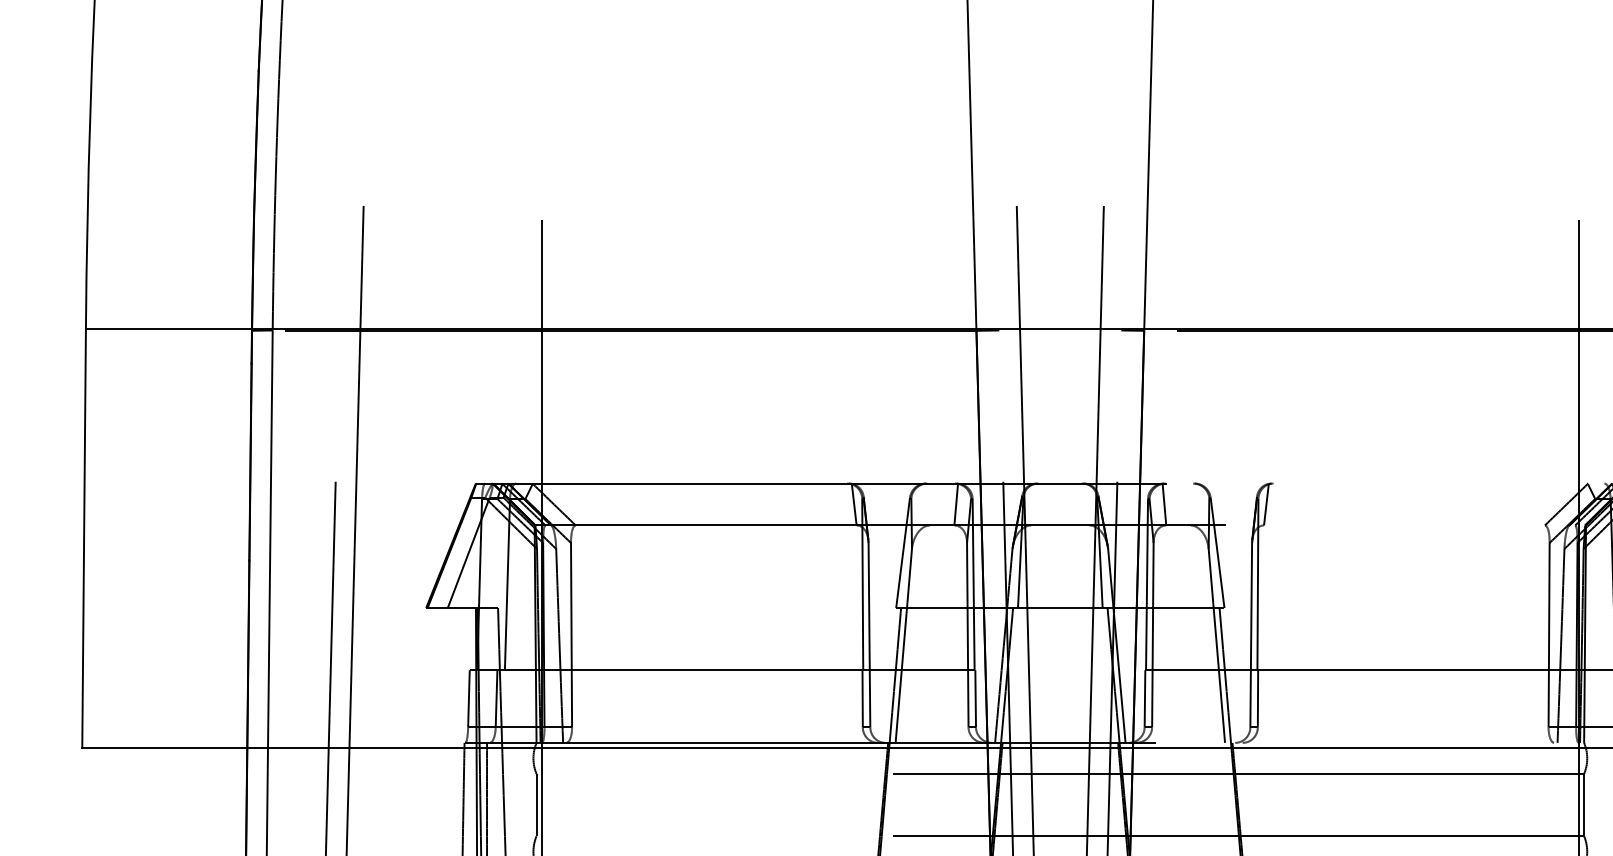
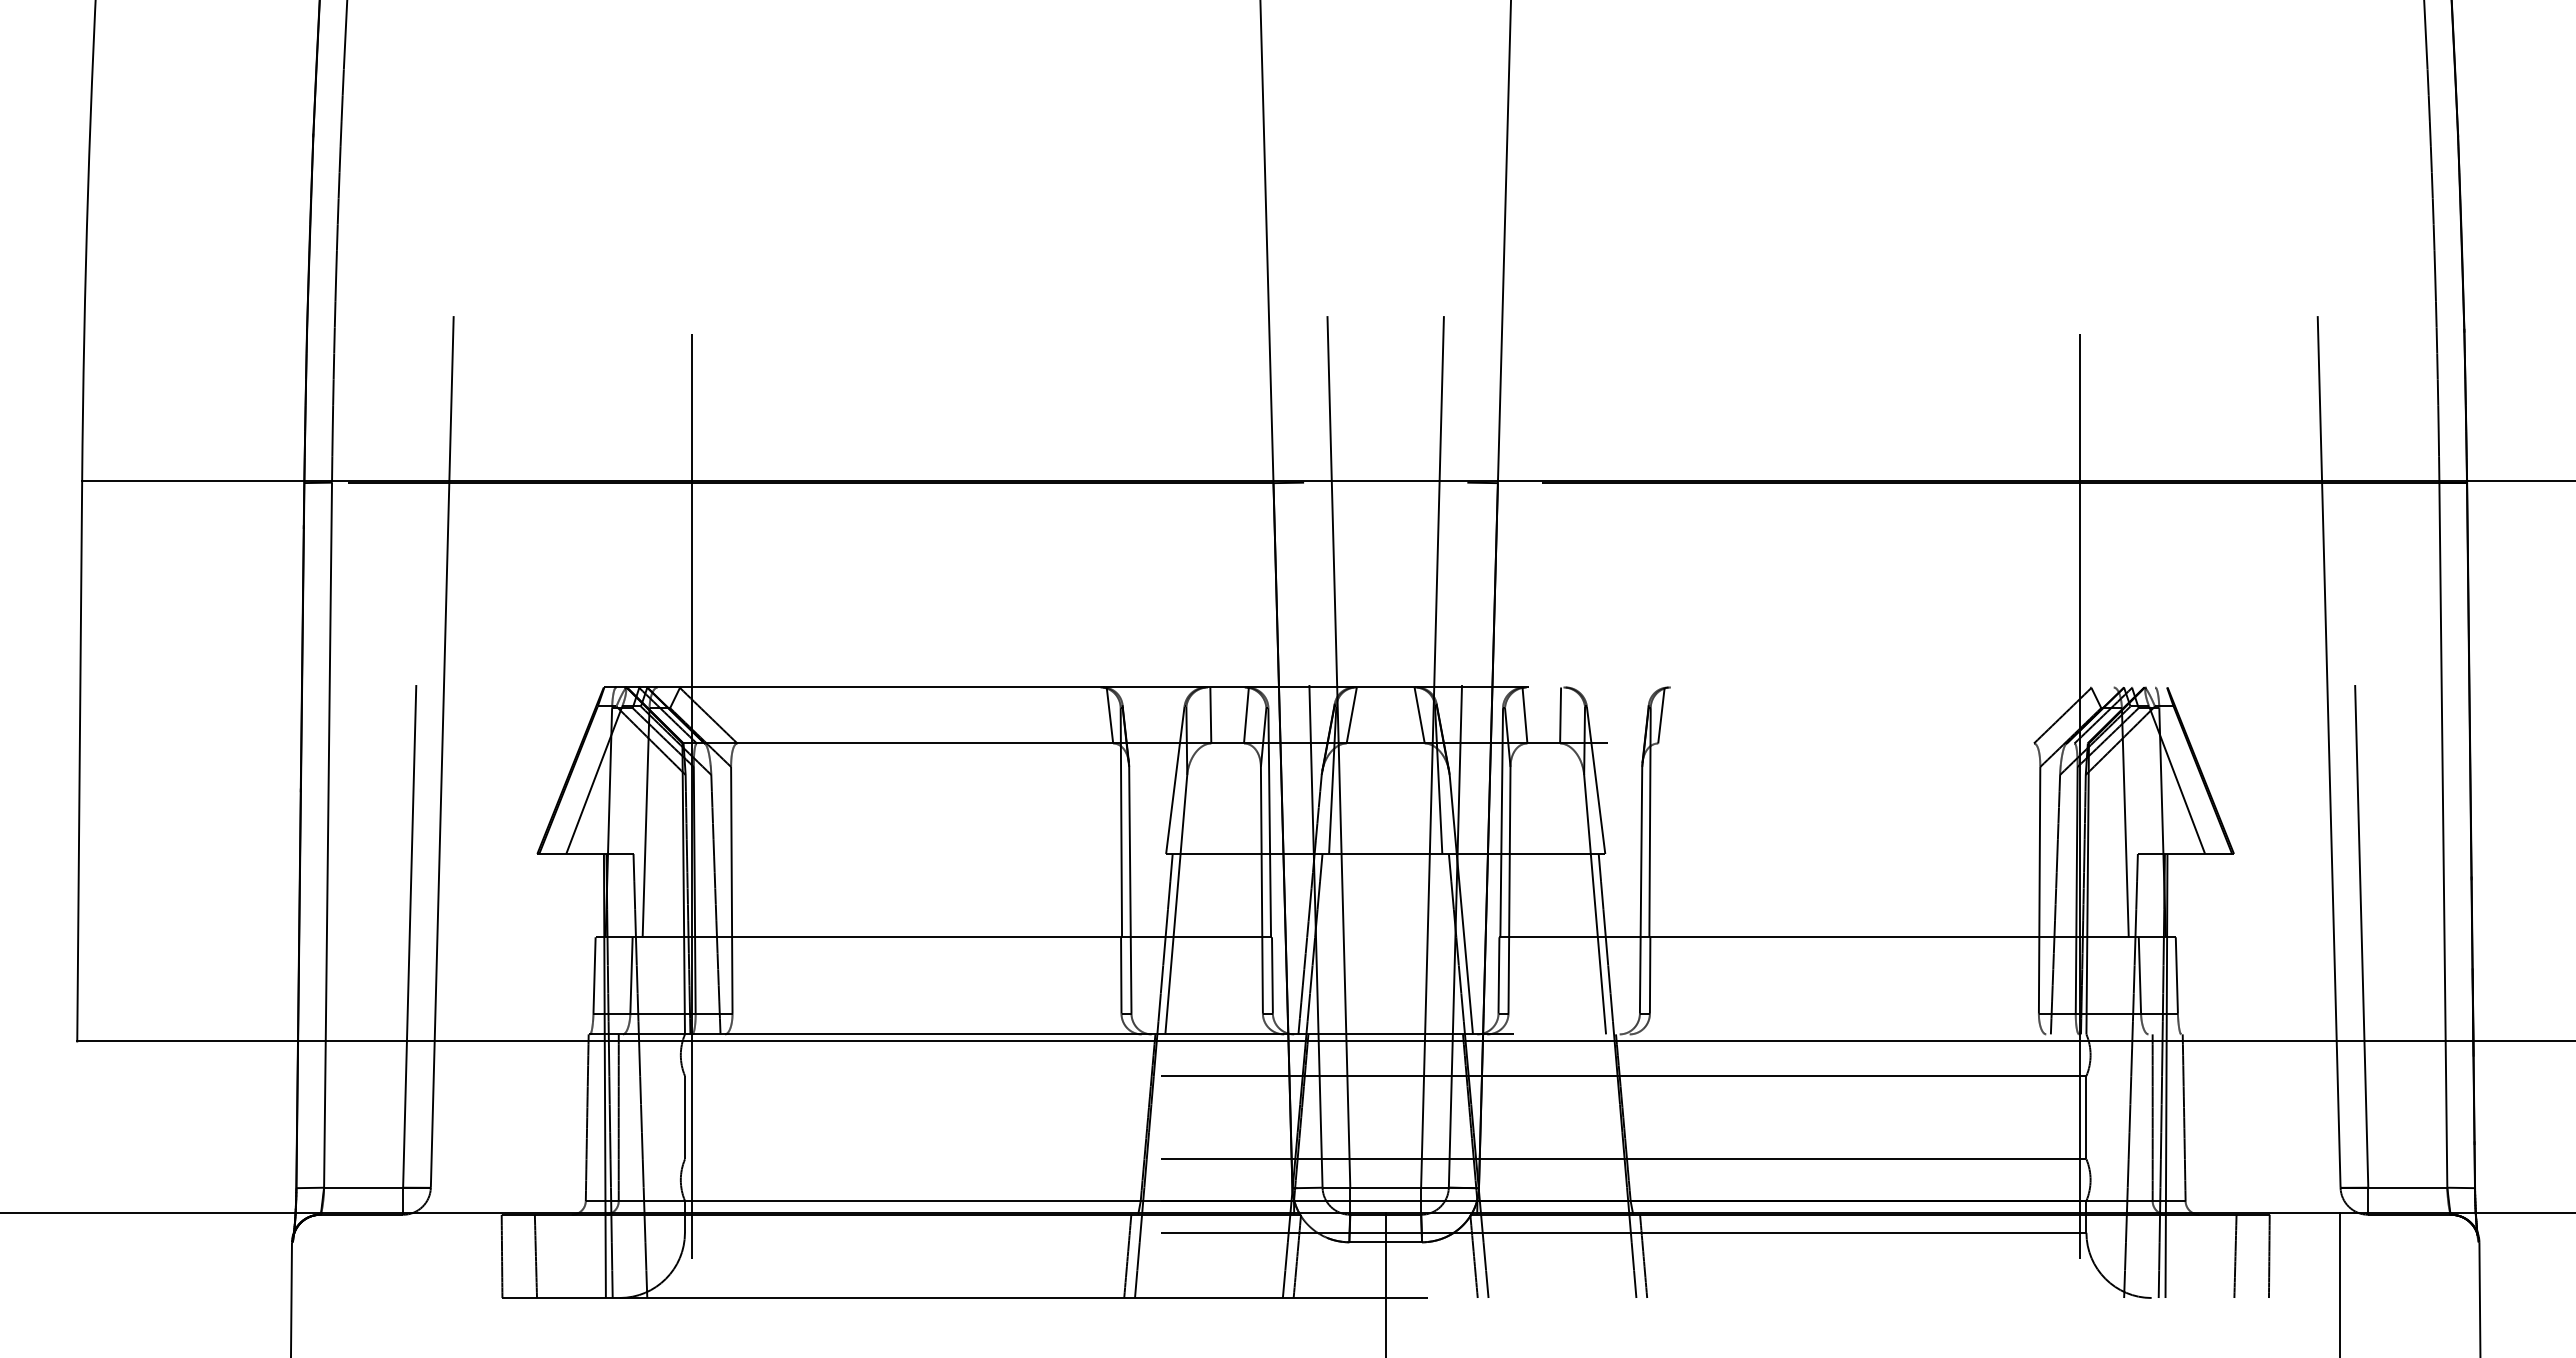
line: (929, 504) -> (1210, 715), added
line: (1034, 504) -> (1351, 715), added
line: (1085, 504) -> (1419, 715), added
line: (1190, 504) -> (1560, 715), added

